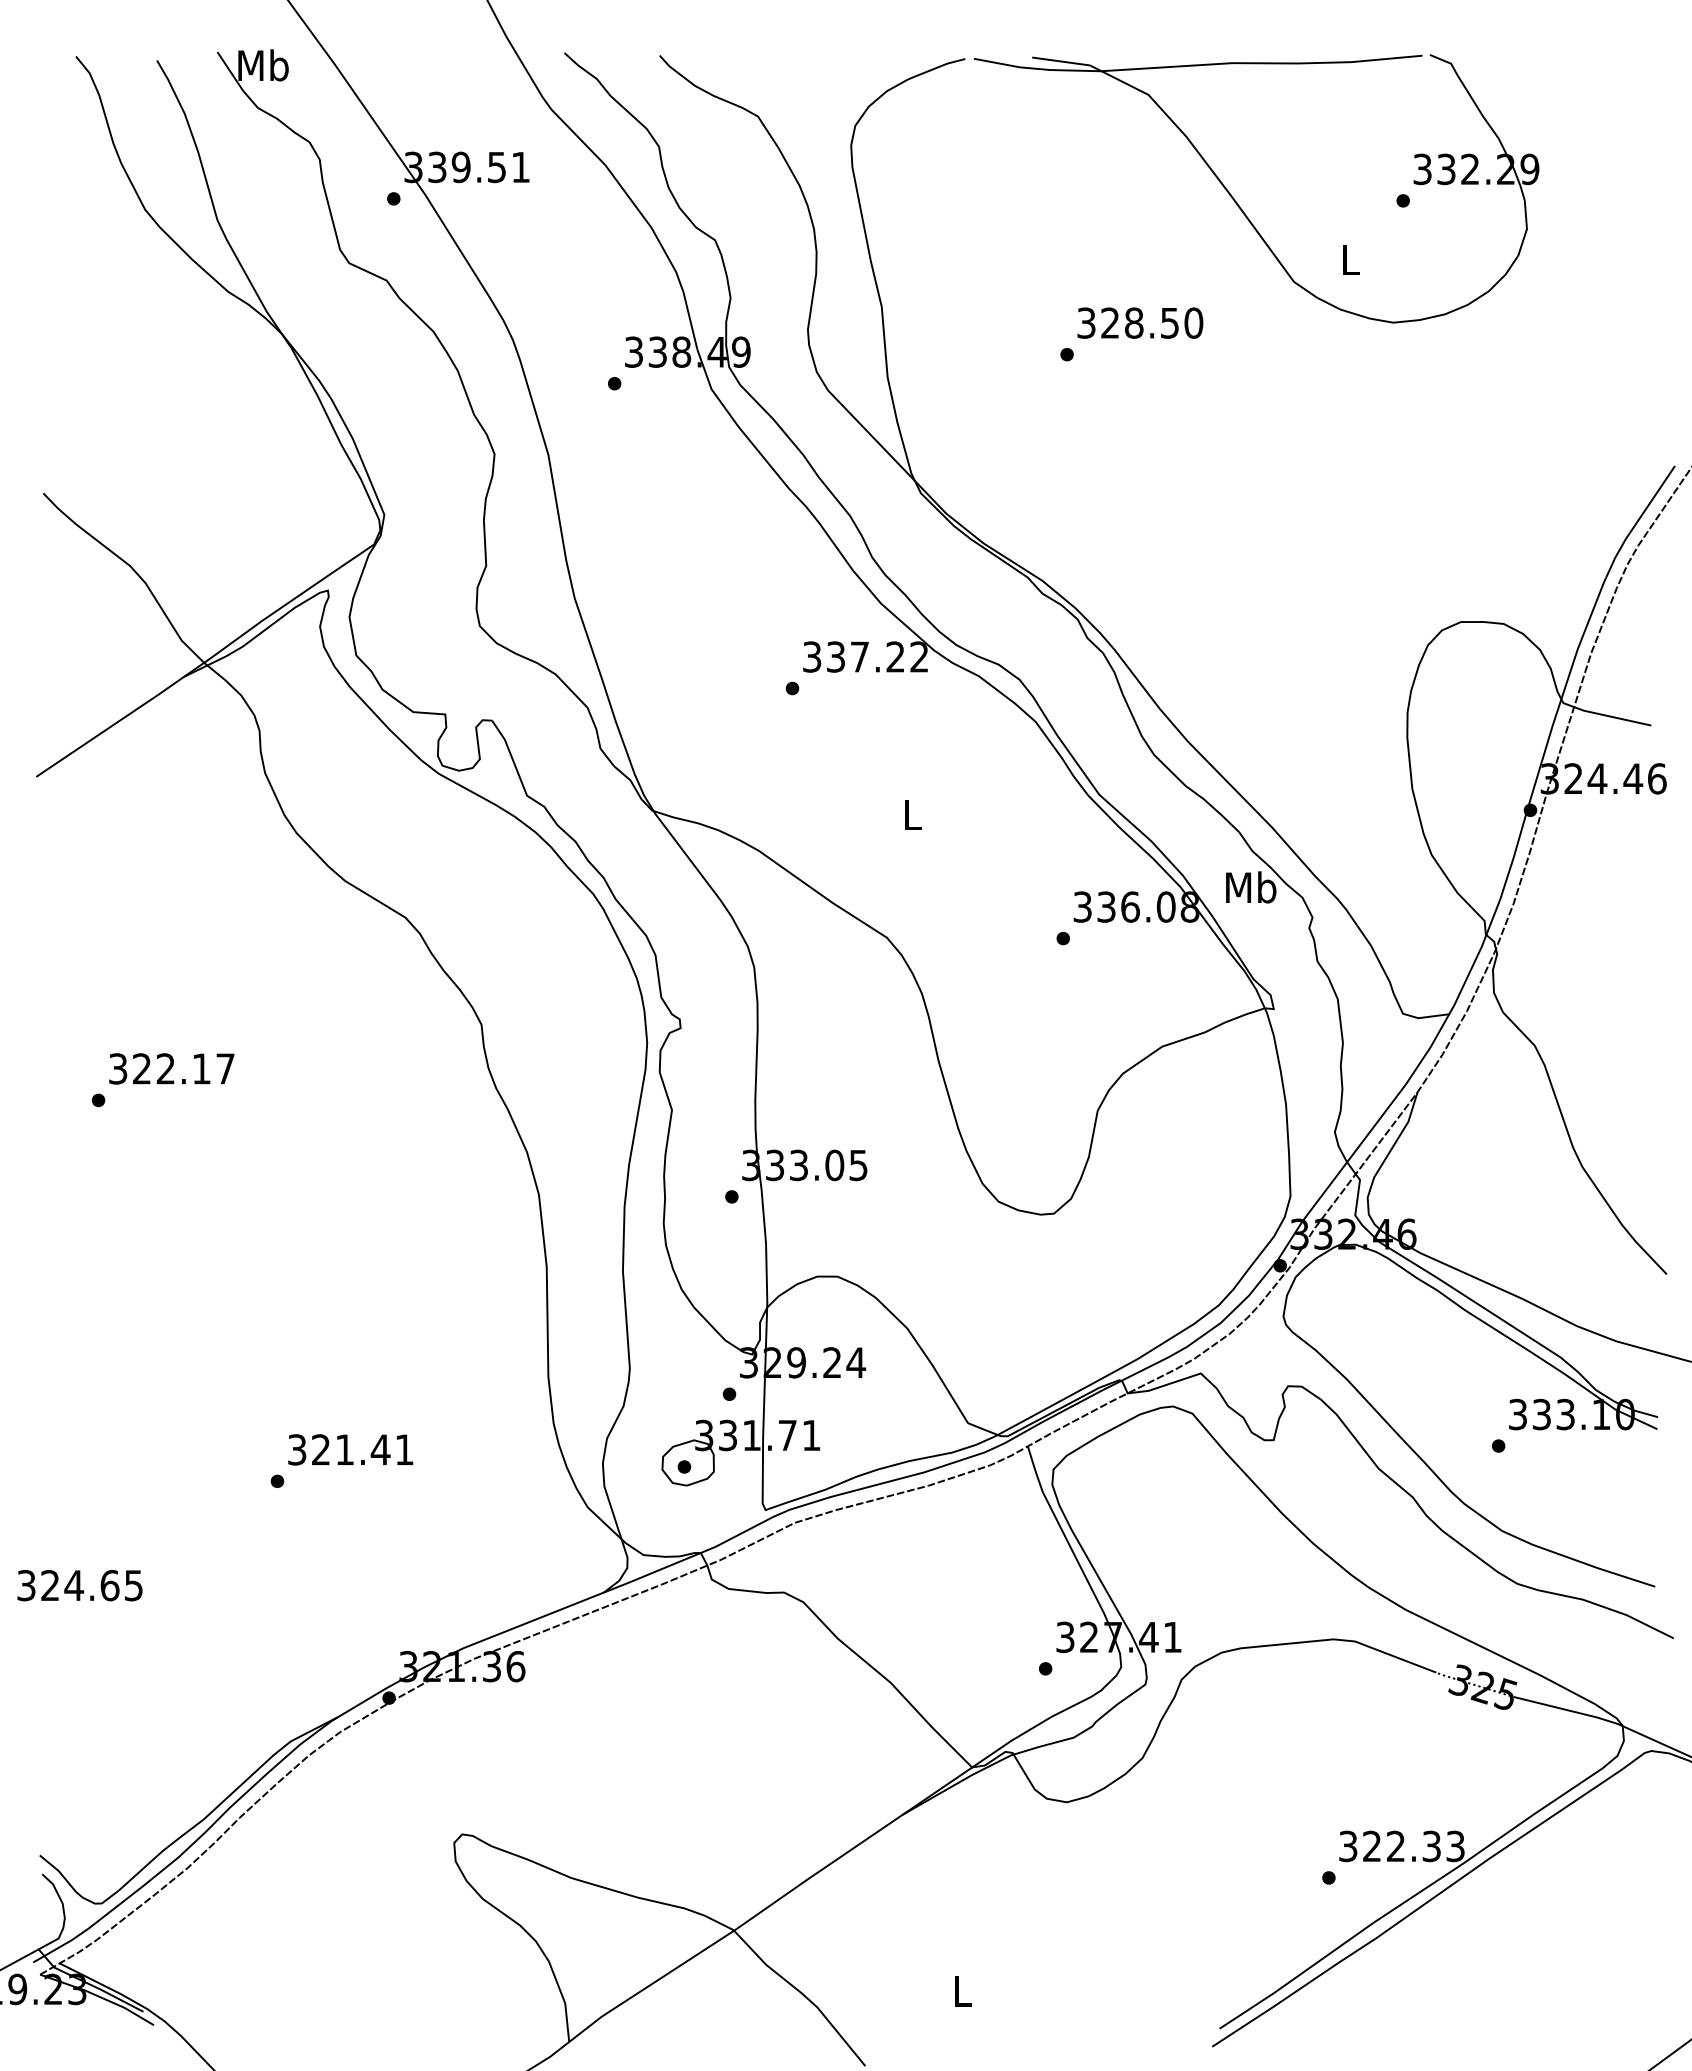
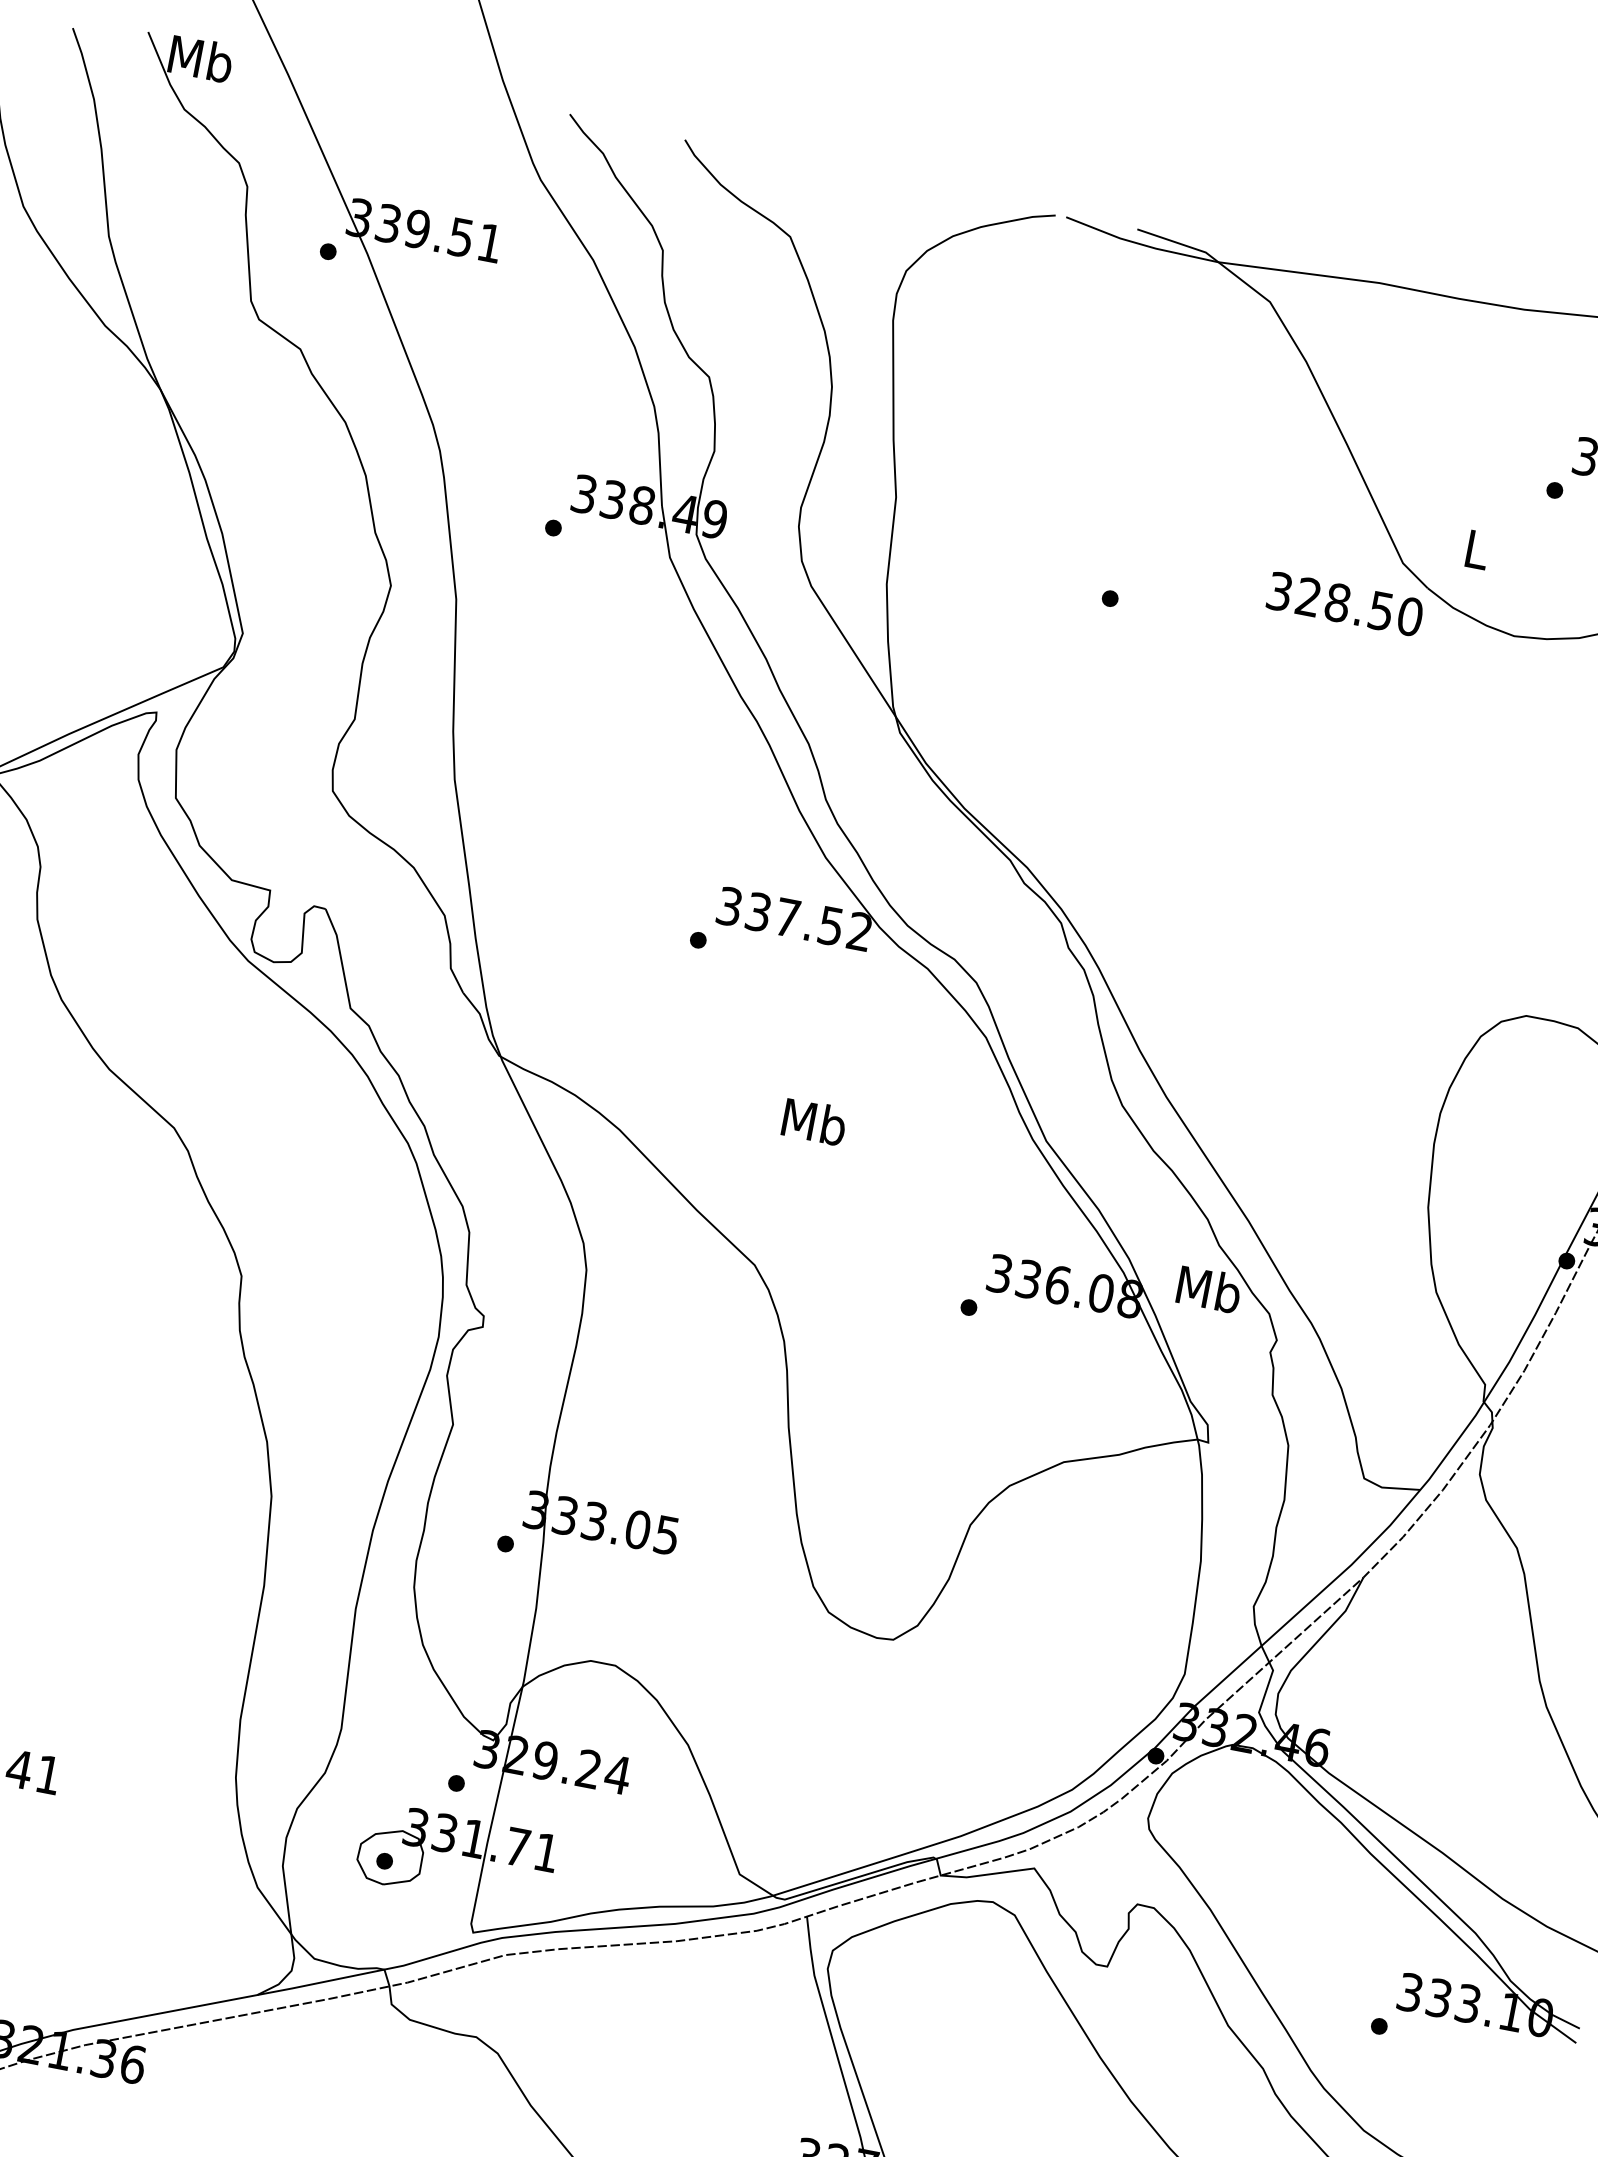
text: (1140, 322) -> (1345, 603), moved
text: (895, 656) -> (830, 925), 337.22 -> 337.52
text: (912, 814) -> (814, 1121), L -> Mb

